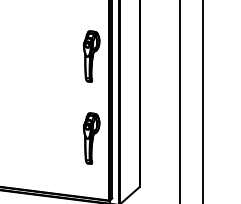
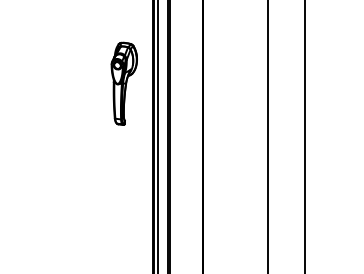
part: (91, 138) -> (124, 217), removed

